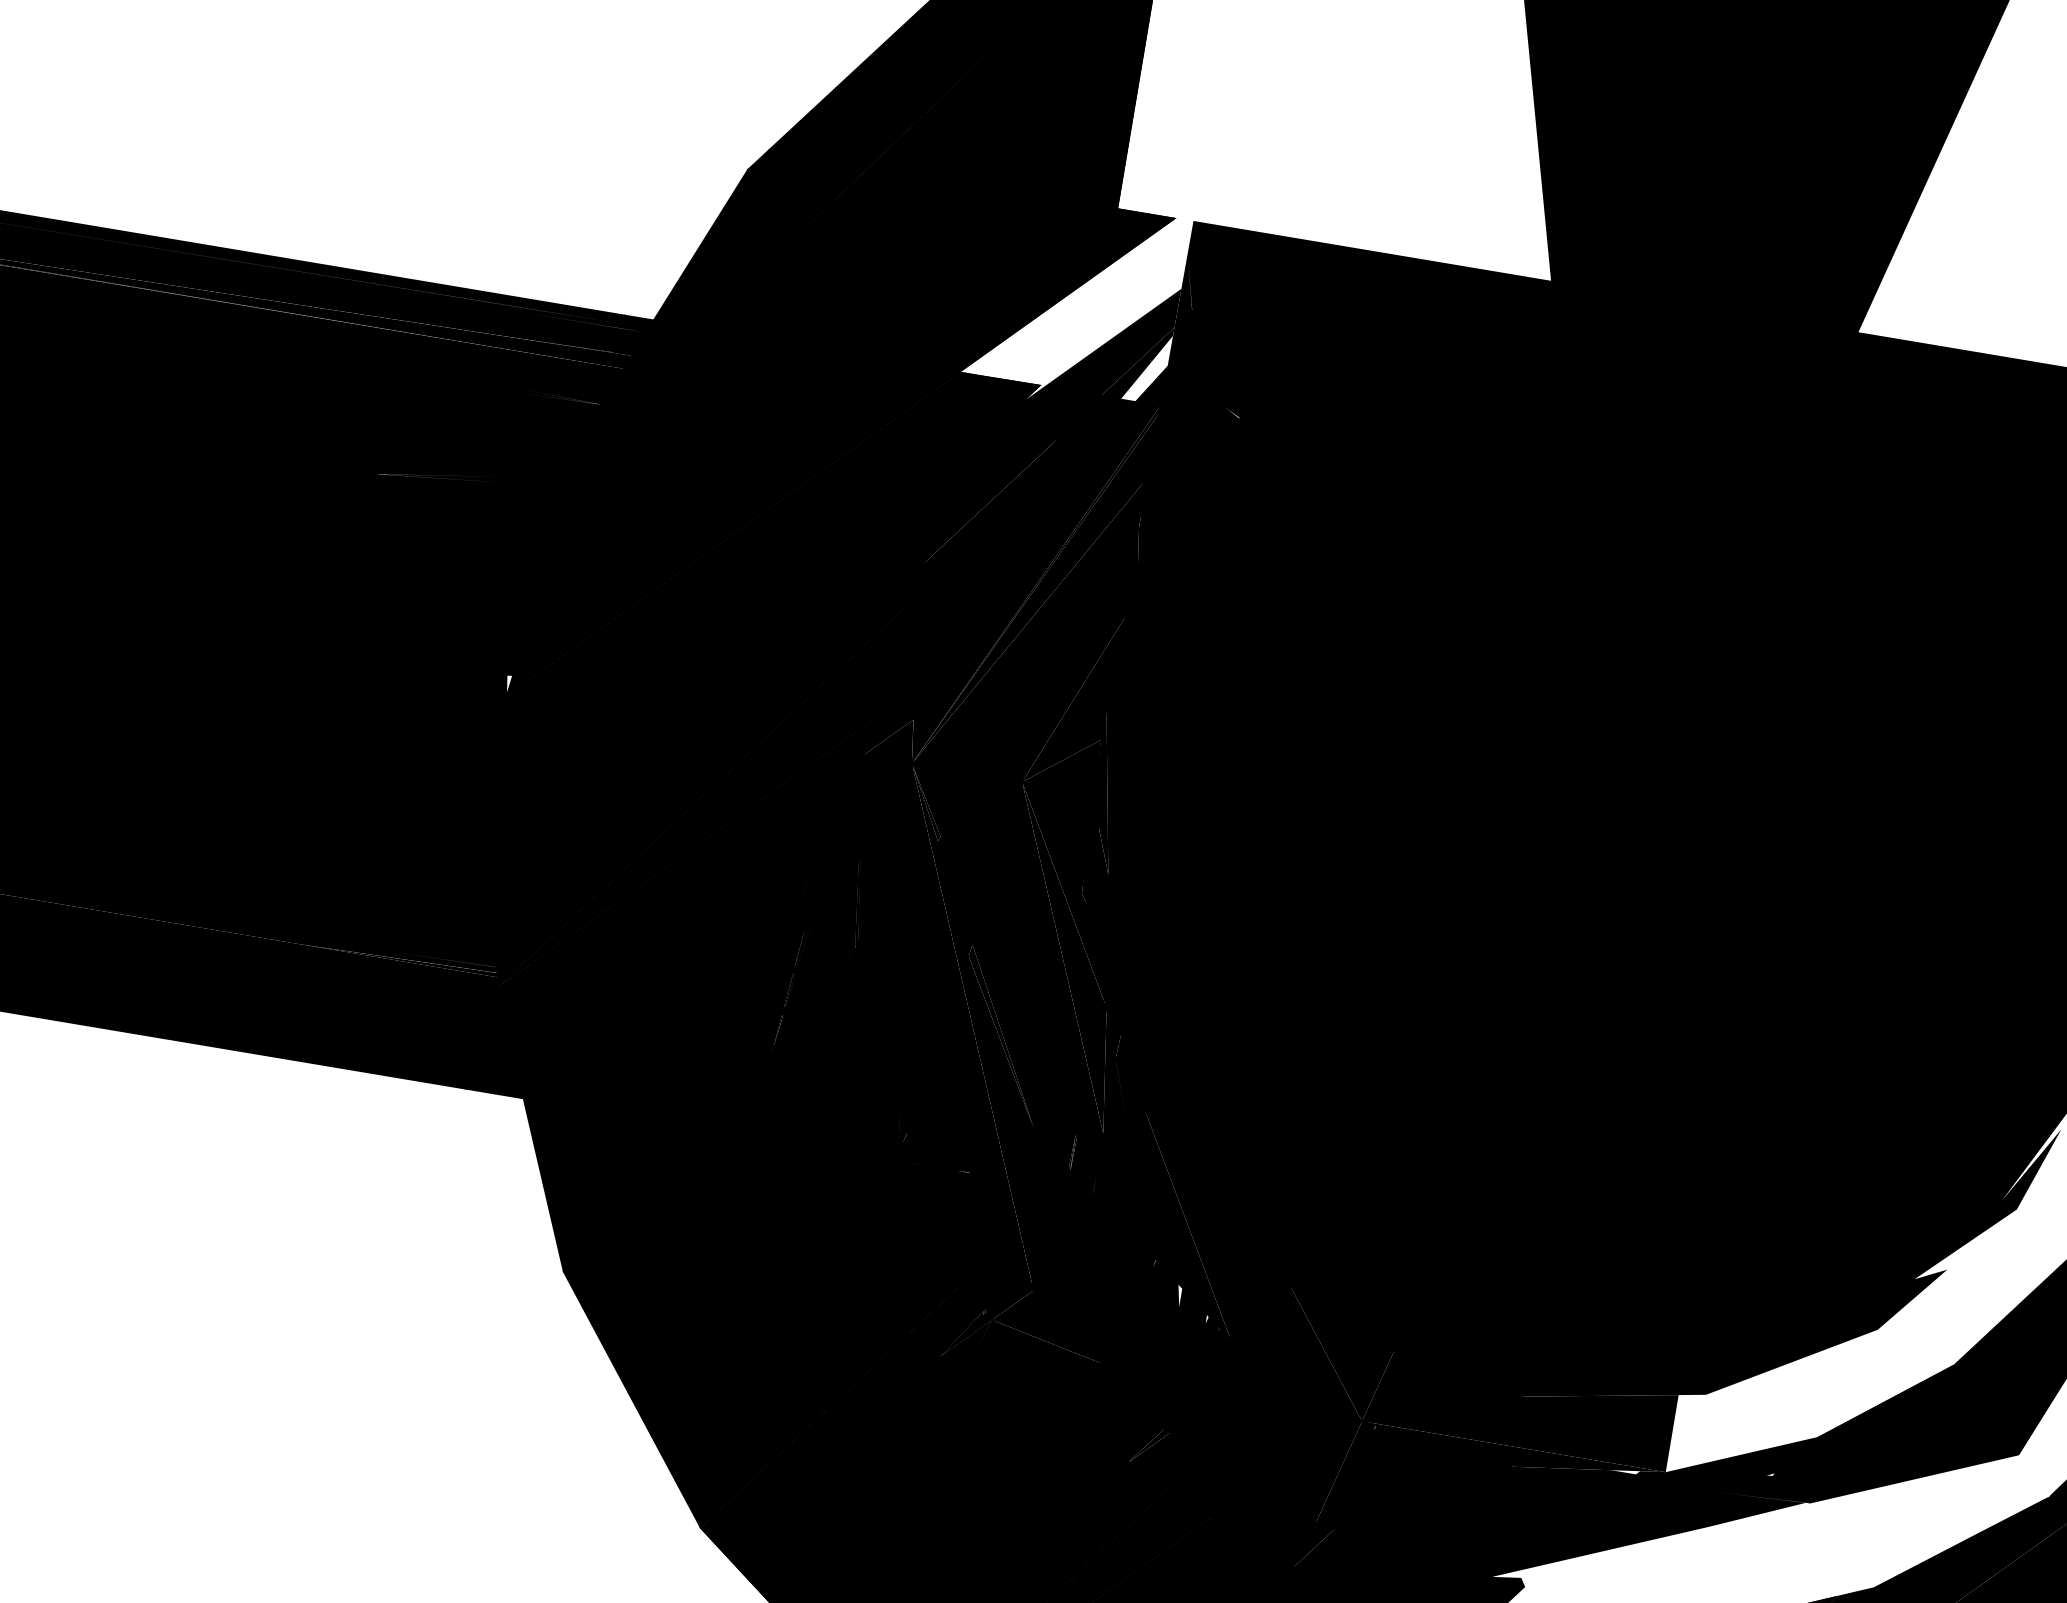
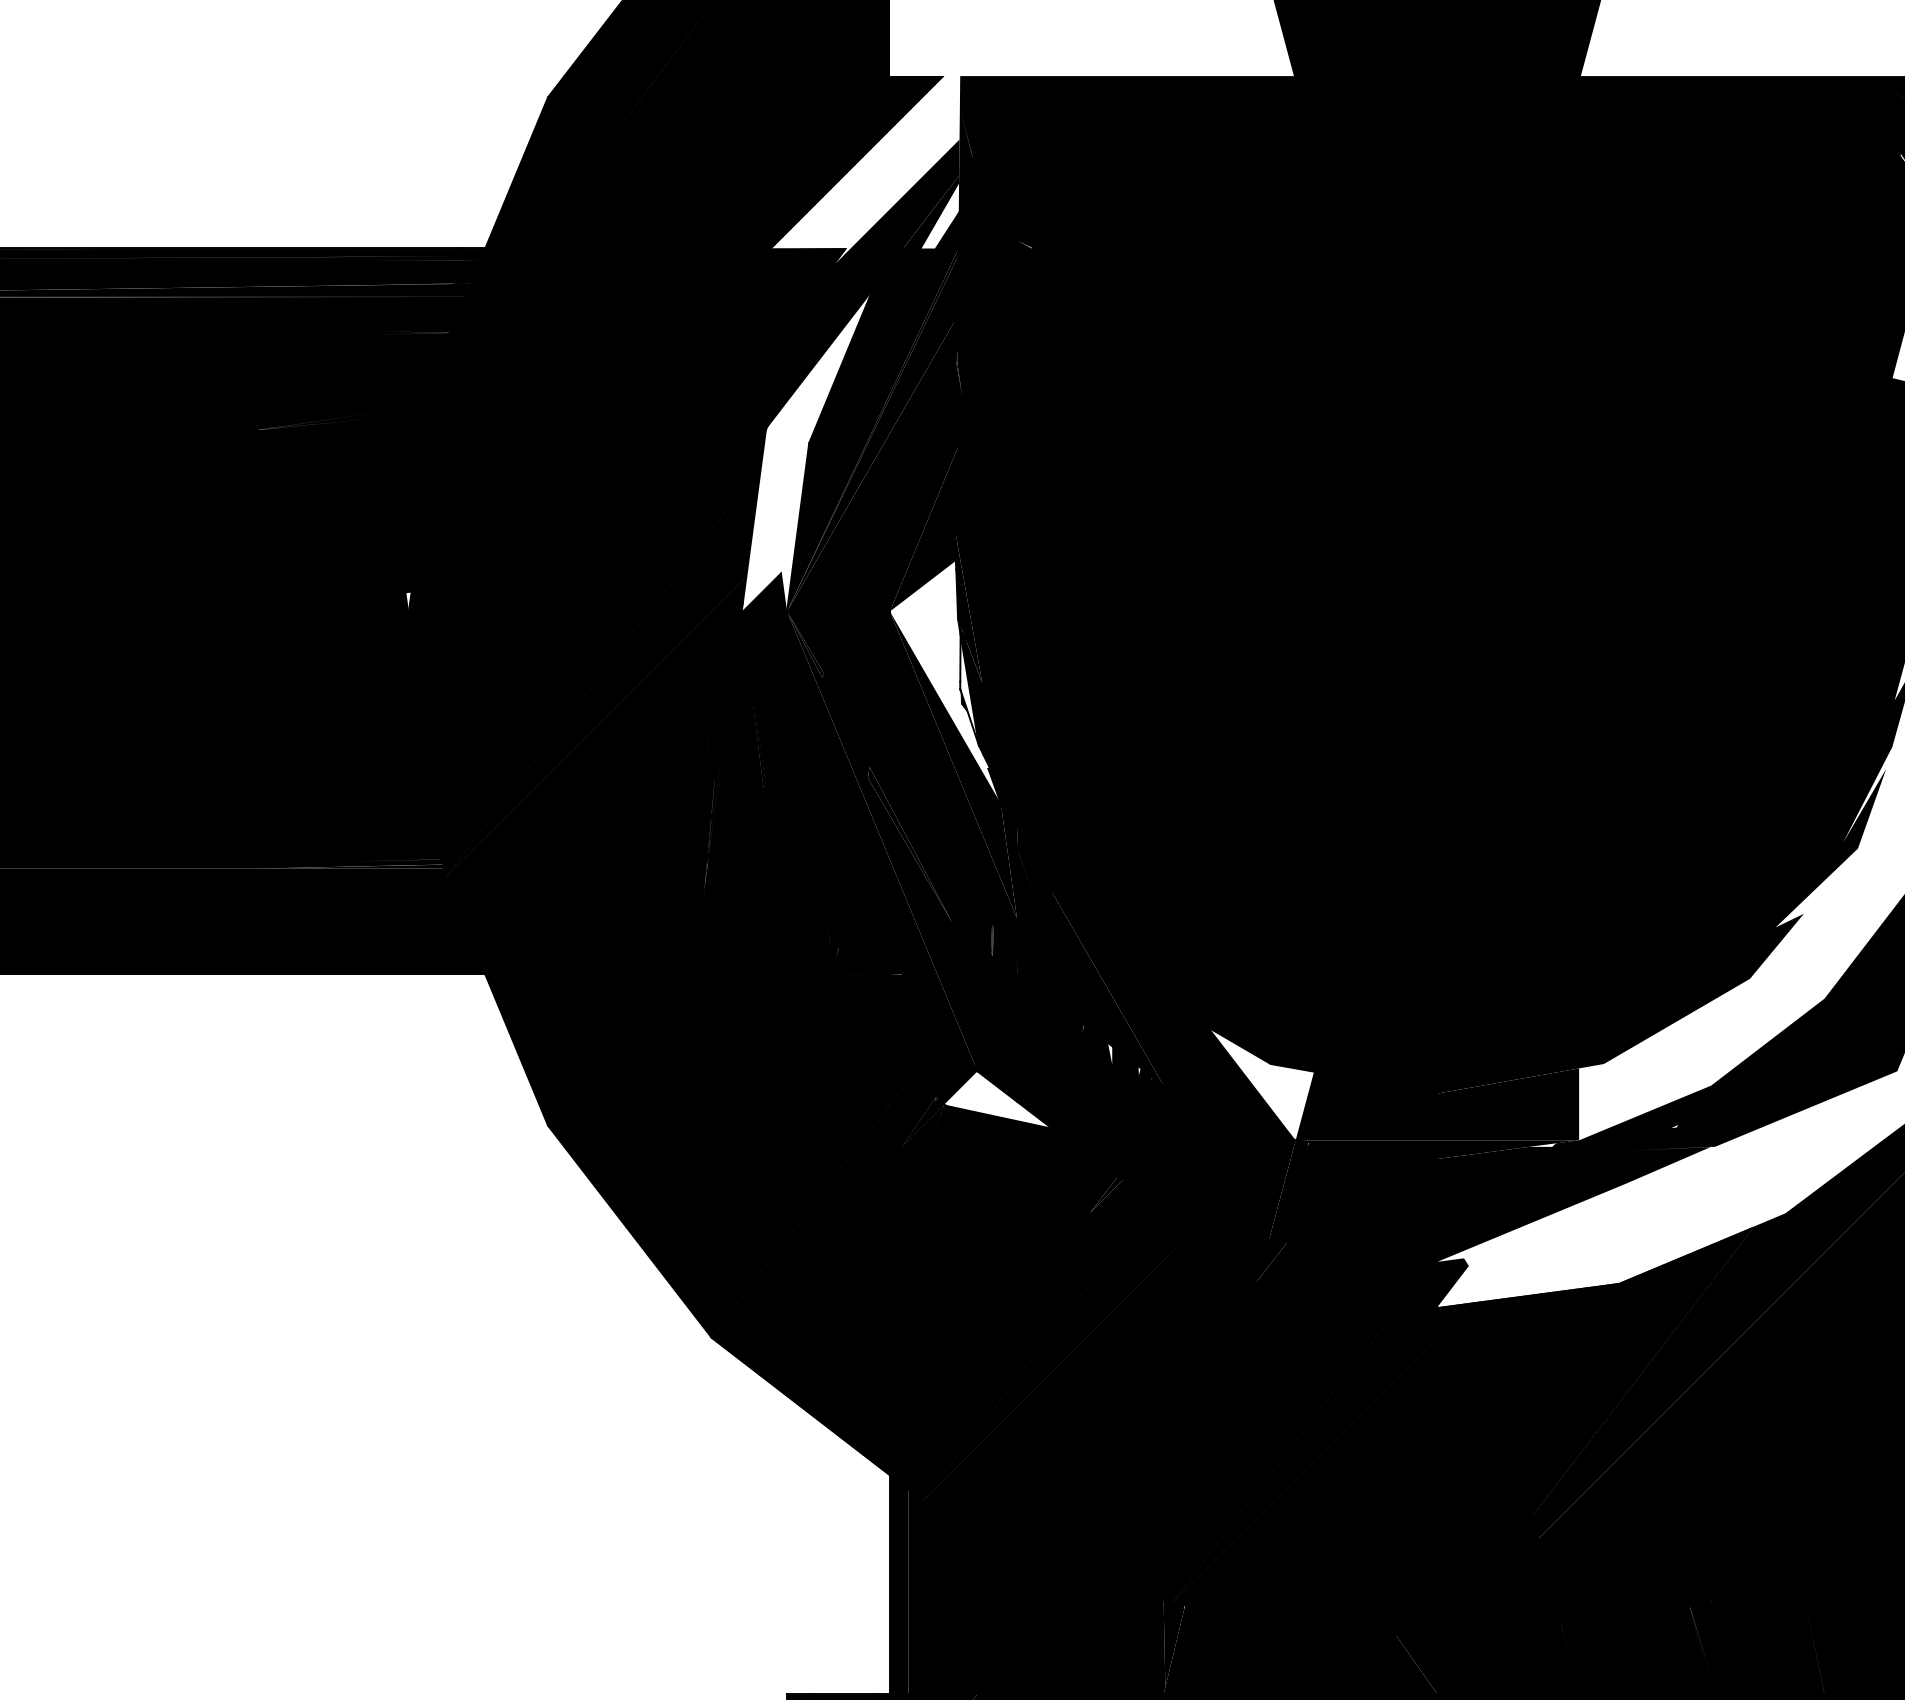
fill: (961, 595) -> (806, 451), removed
fill: (1067, 867) -> (944, 682), removed
fill: (1049, 1324) -> (997, 1099), removed
fill: (1335, 1355) -> (1261, 1084), removed

